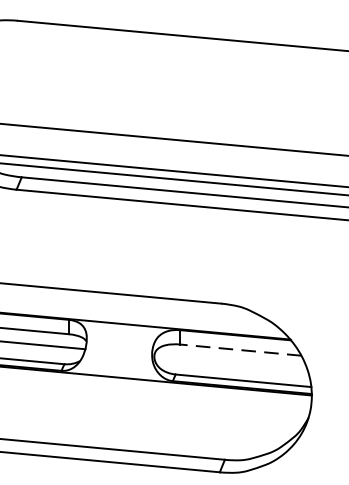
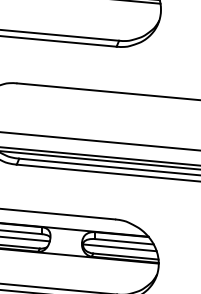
line: (240, 349) -> (124, 241), dashed -> solid
line: (230, 361) -> (119, 247), added

